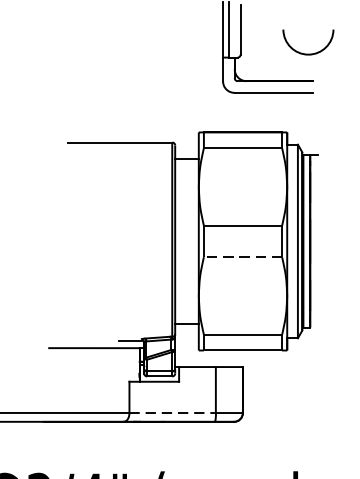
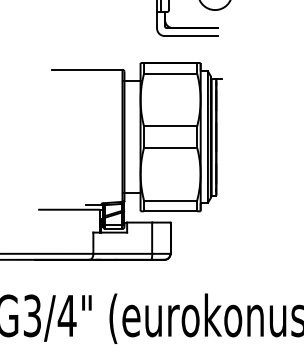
line: (242, 256) -> (170, 147), dashed -> solid
line: (173, 412) -> (123, 253), dashed -> solid

